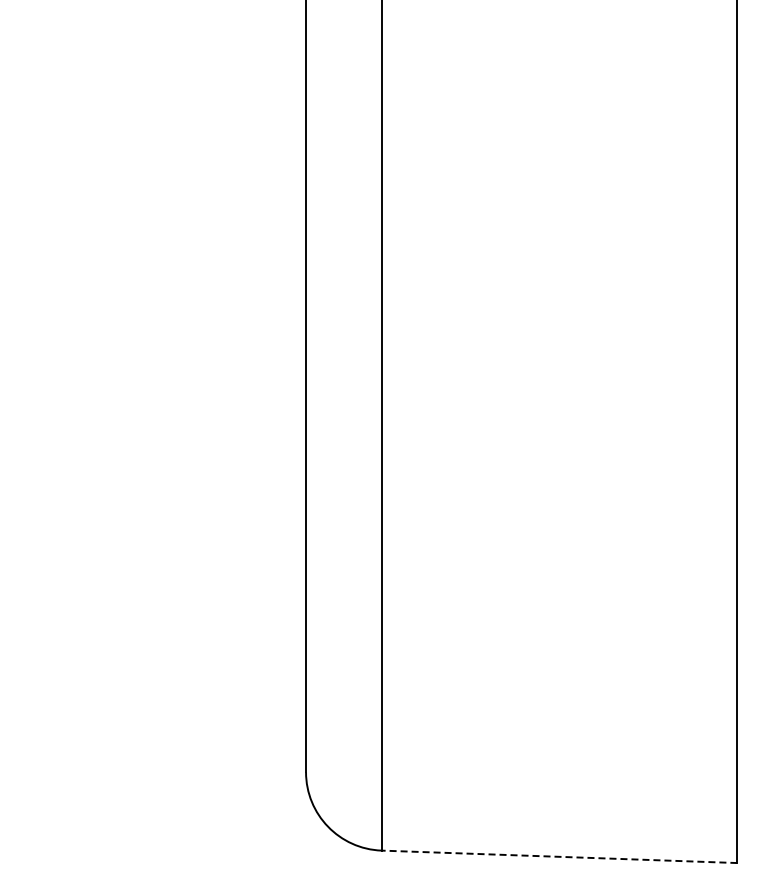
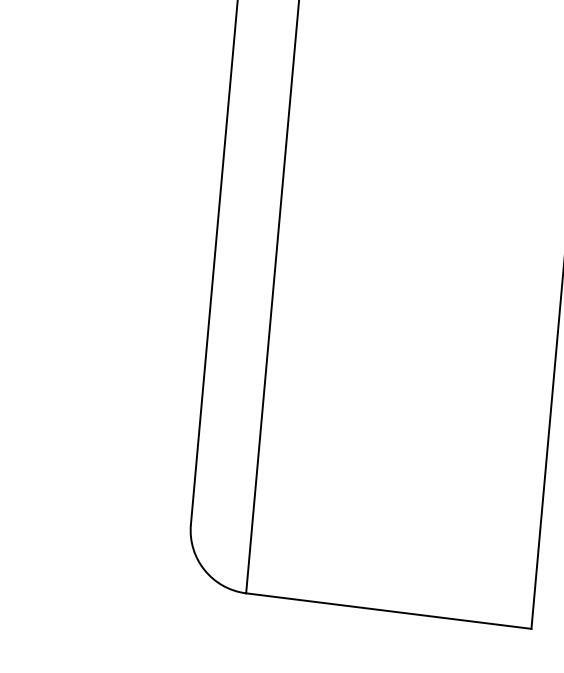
line: (559, 856) -> (388, 610), dashed -> solid

